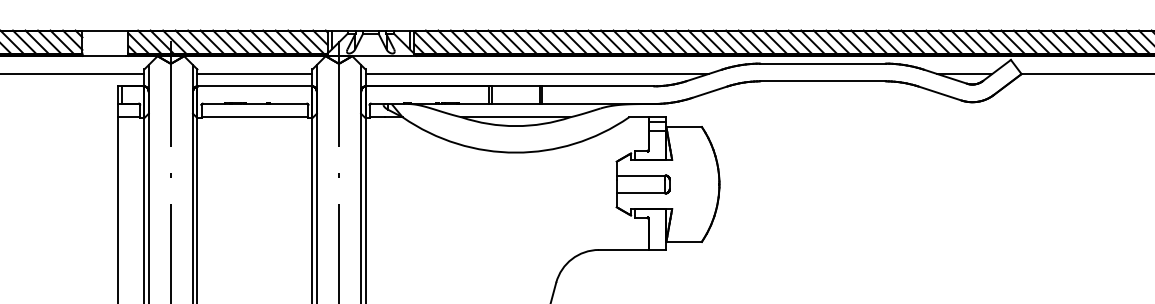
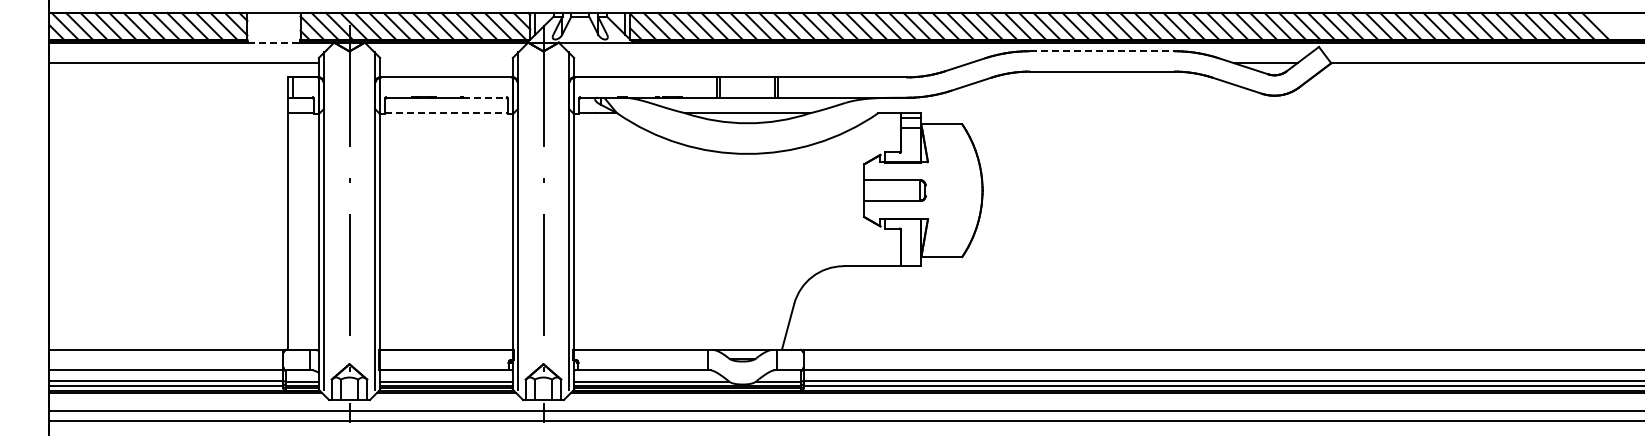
line: (104, 56) -> (272, 42), solid -> dashed
line: (823, 63) -> (1102, 51), solid -> dashed
line: (254, 74) -> (446, 63), removed
line: (537, 74) -> (772, 63), removed
line: (288, 103) -> (485, 97), solid -> dashed
line: (255, 117) -> (447, 113), solid -> dashed

